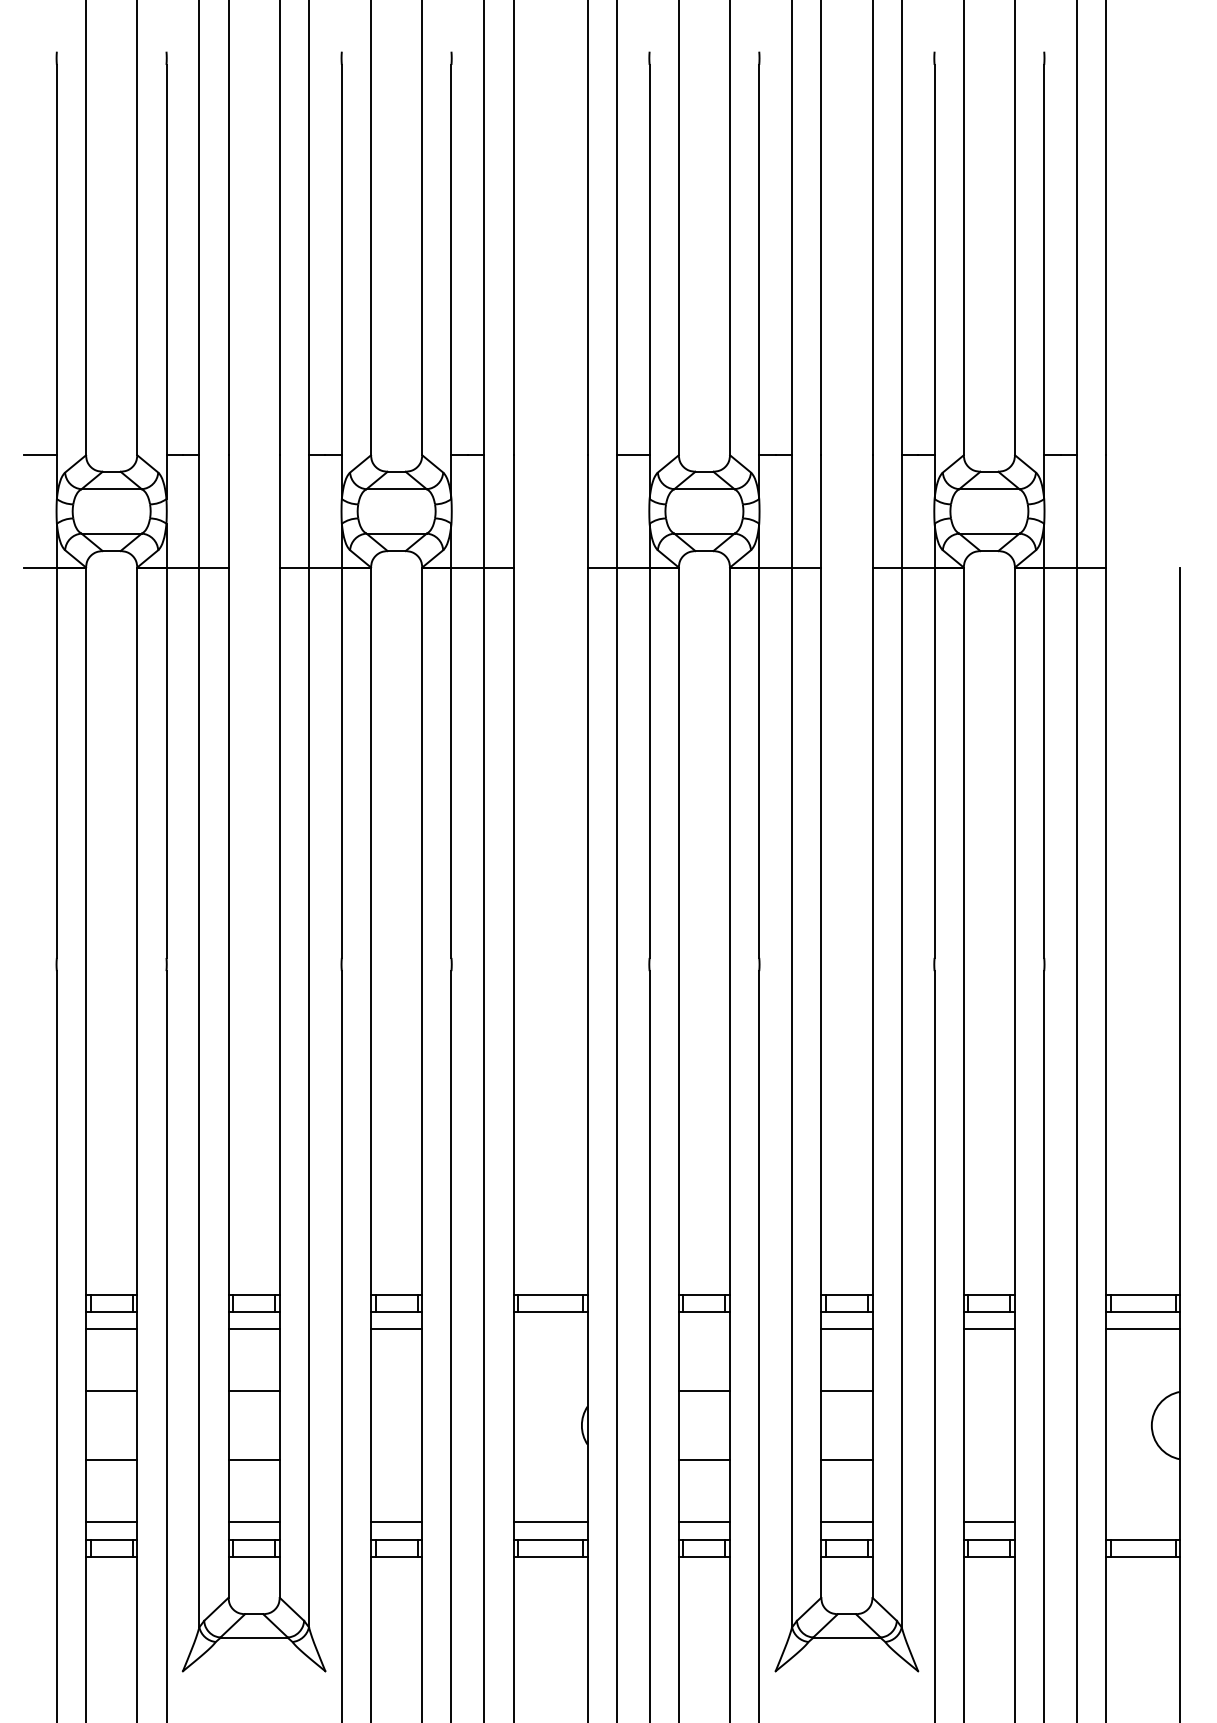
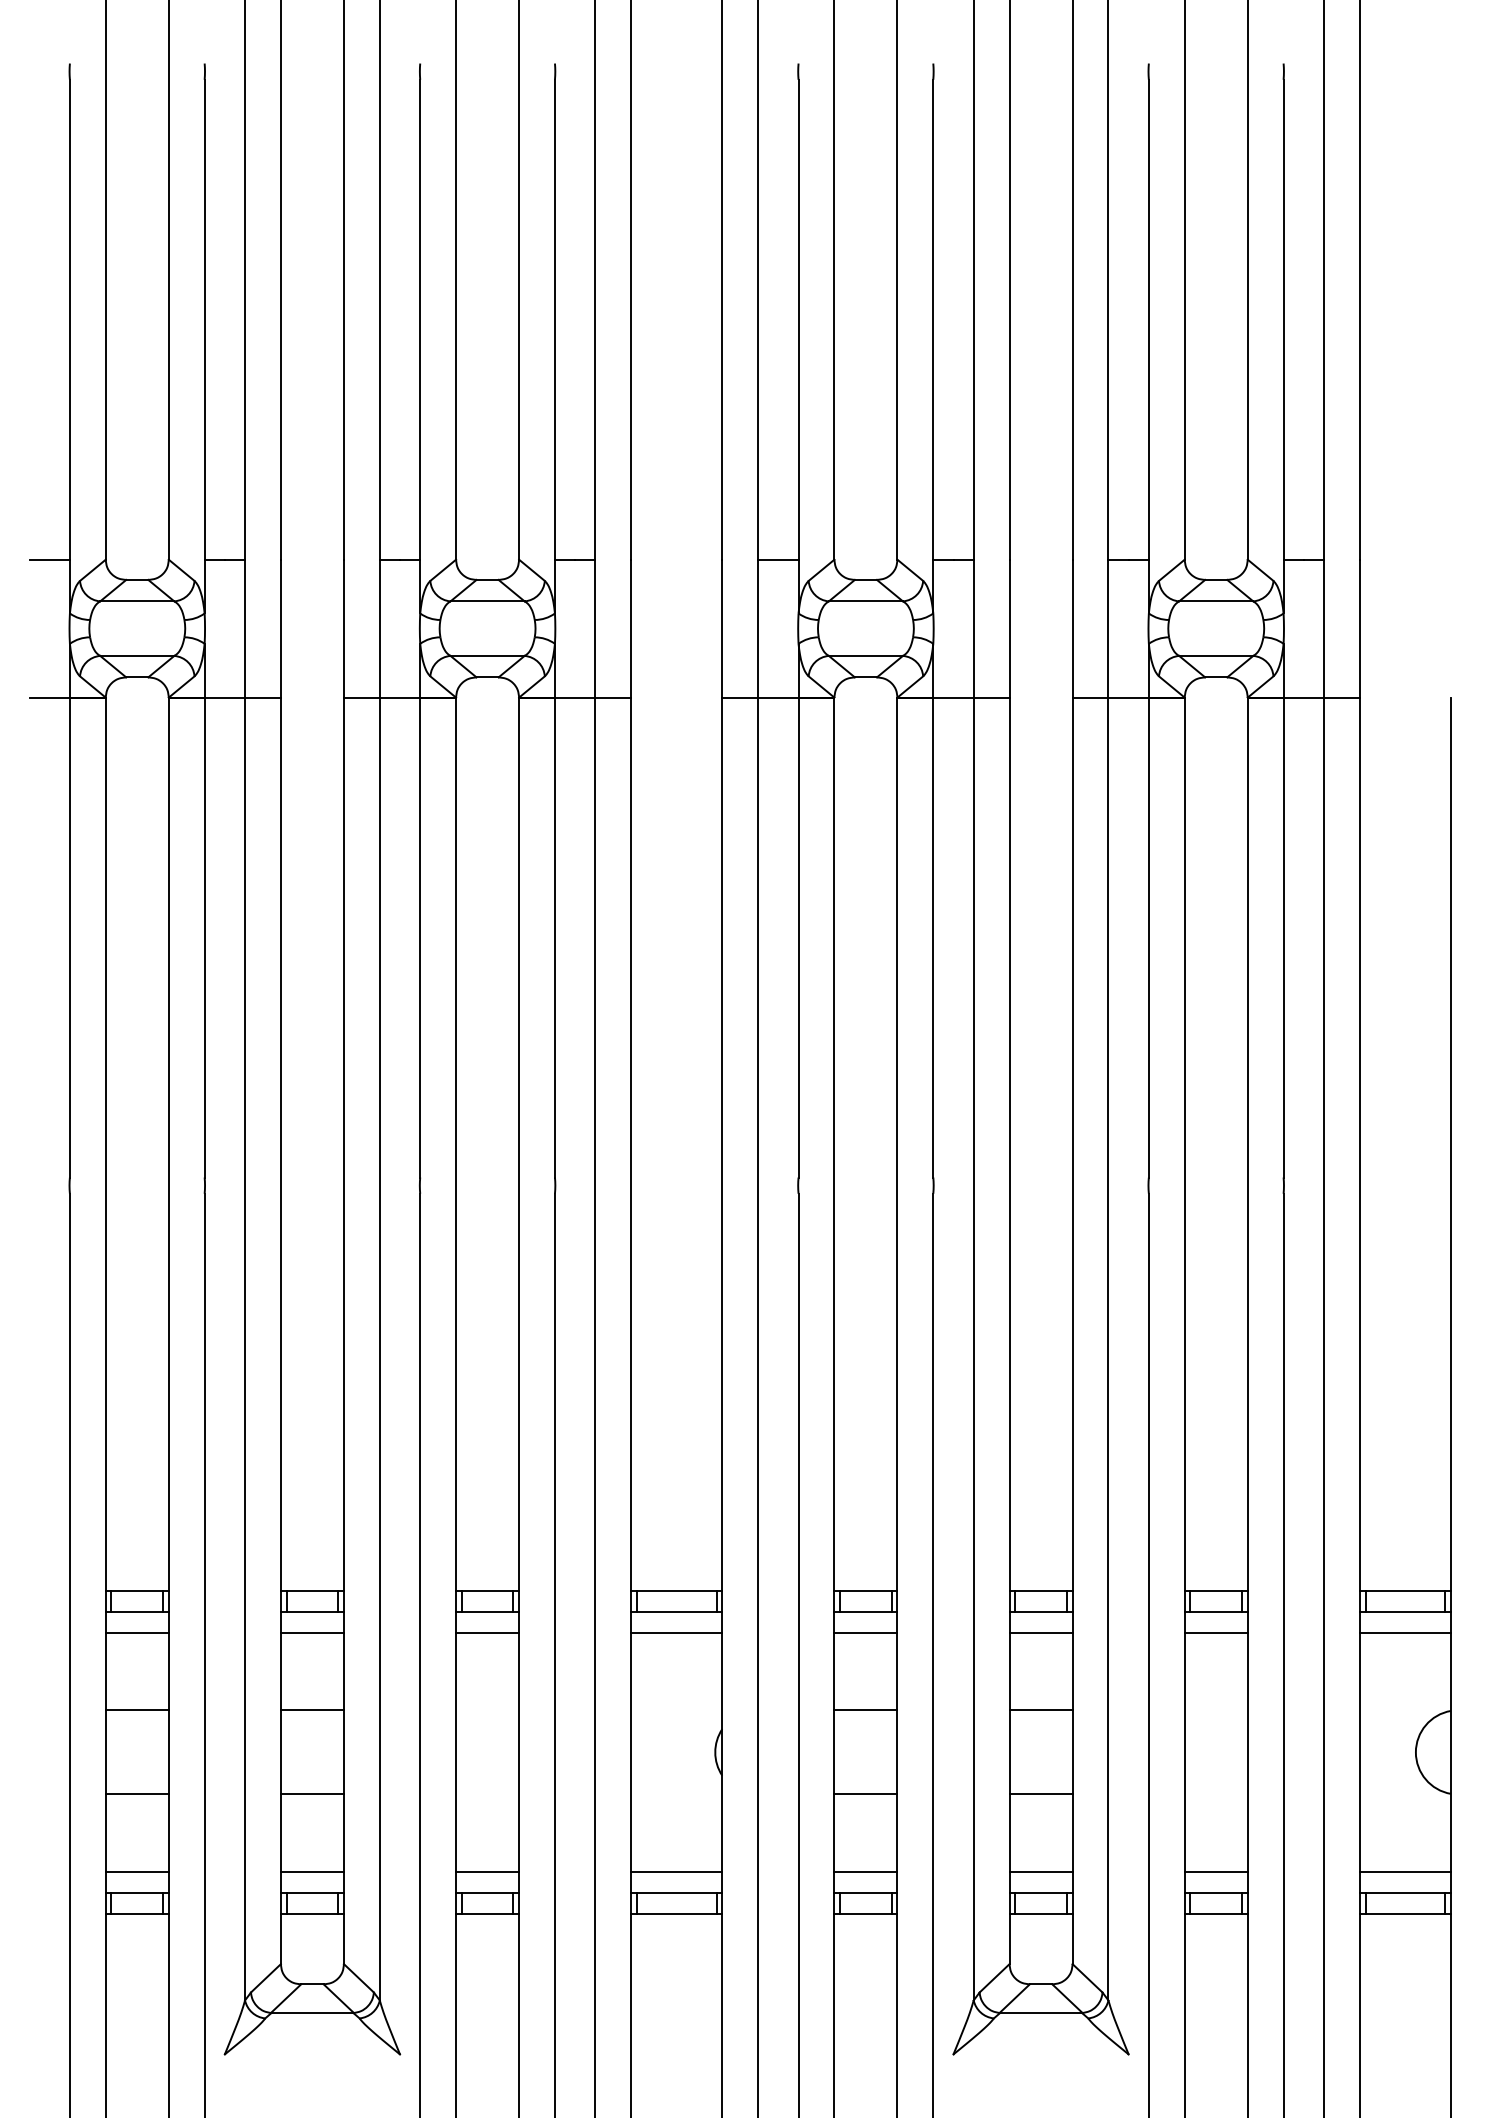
line: (550, 1328) -> (676, 1633), added
line: (704, 1328) -> (865, 1633), added
line: (1142, 1522) -> (1404, 1871), added

